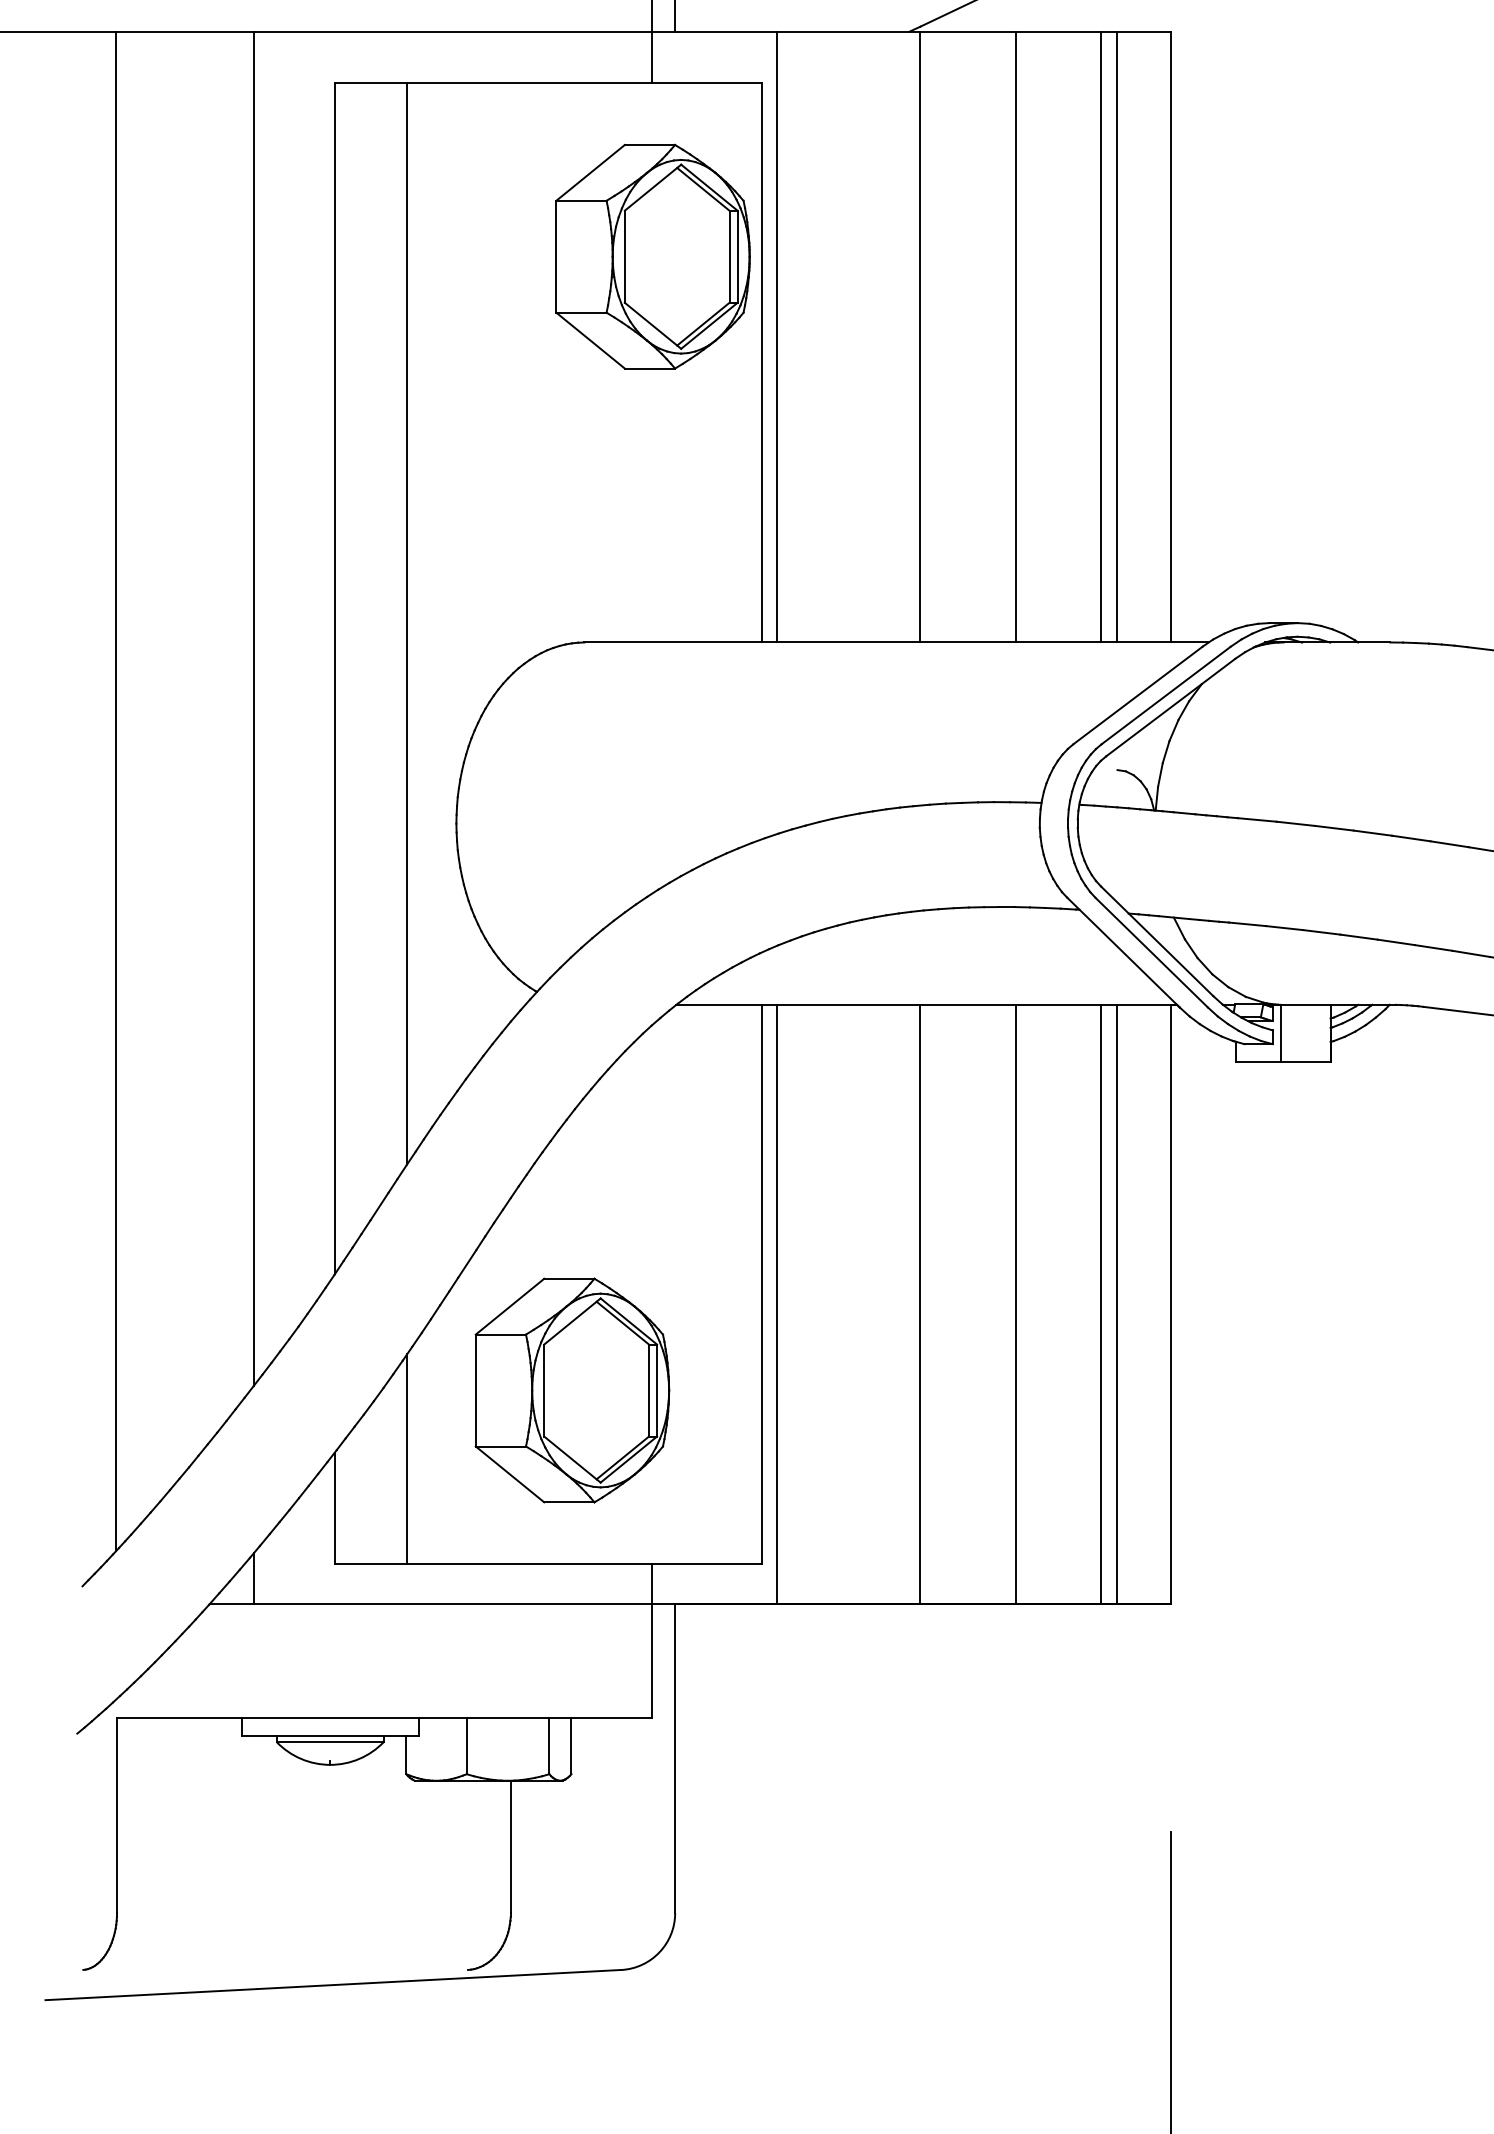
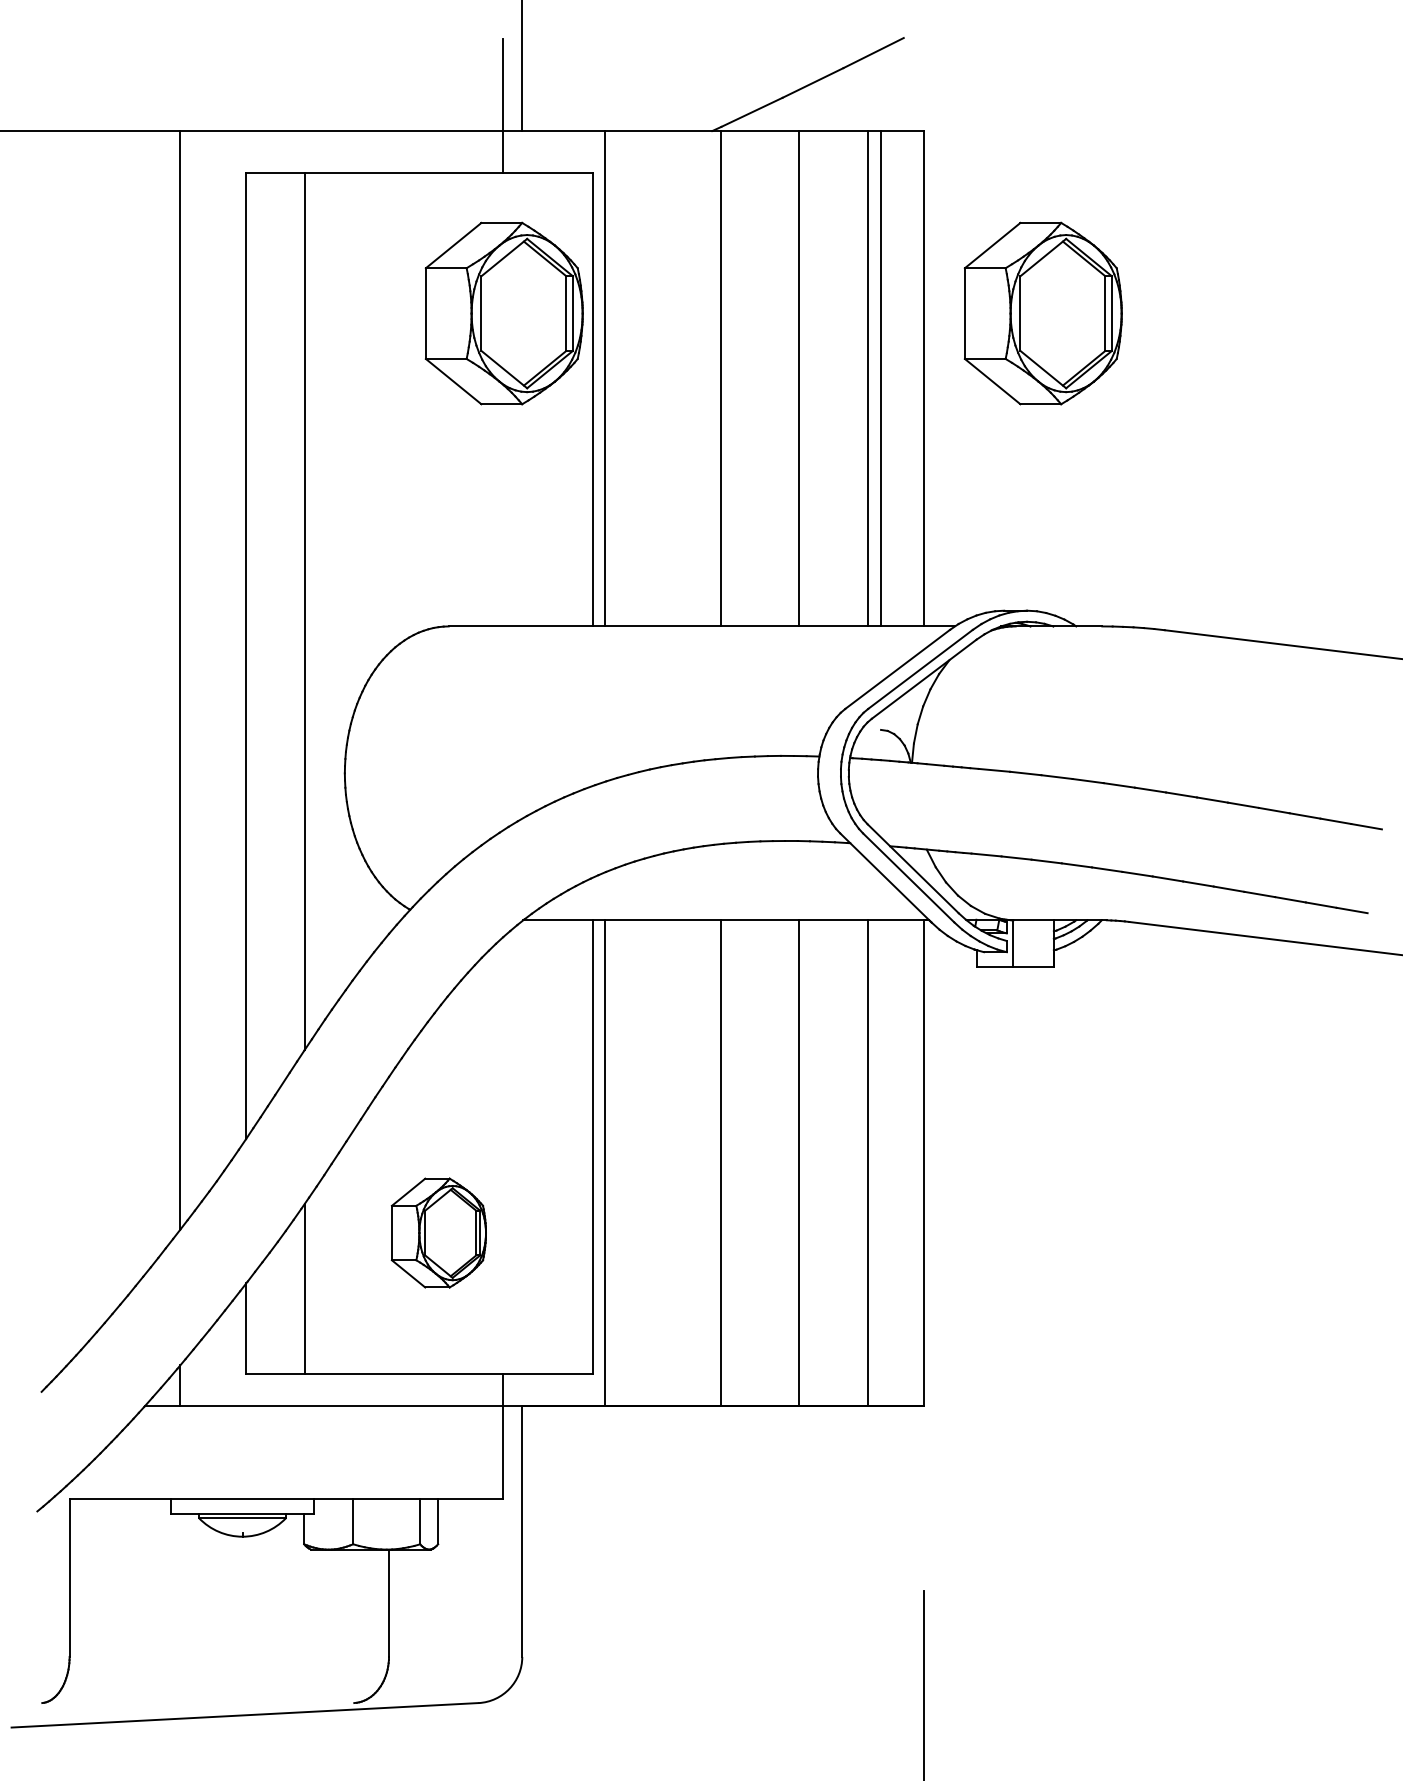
part: (1316, 256) -> (1042, 313), added
line: (115, 791) -> (68, 747), removed
line: (1116, 1304) -> (880, 1163), removed
part: (571, 1389) -> (438, 1232), size x0.6

